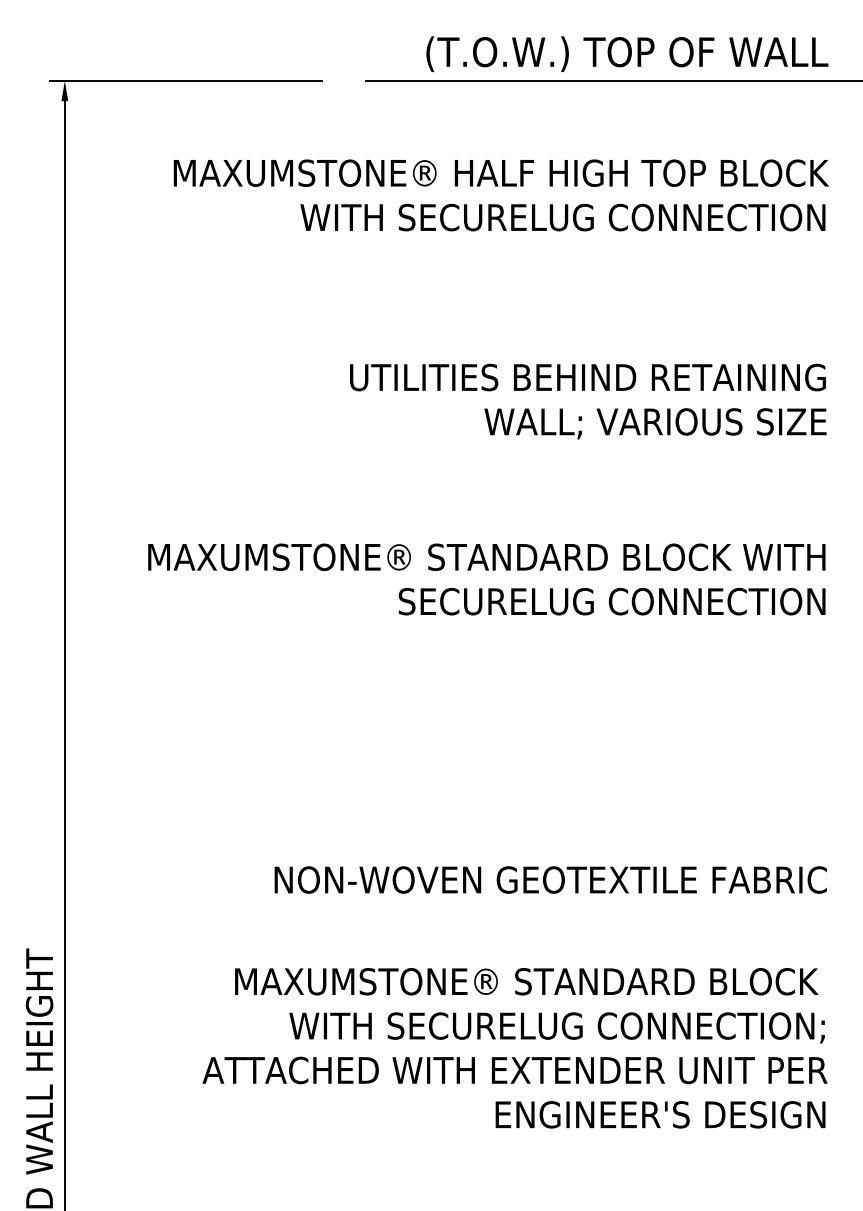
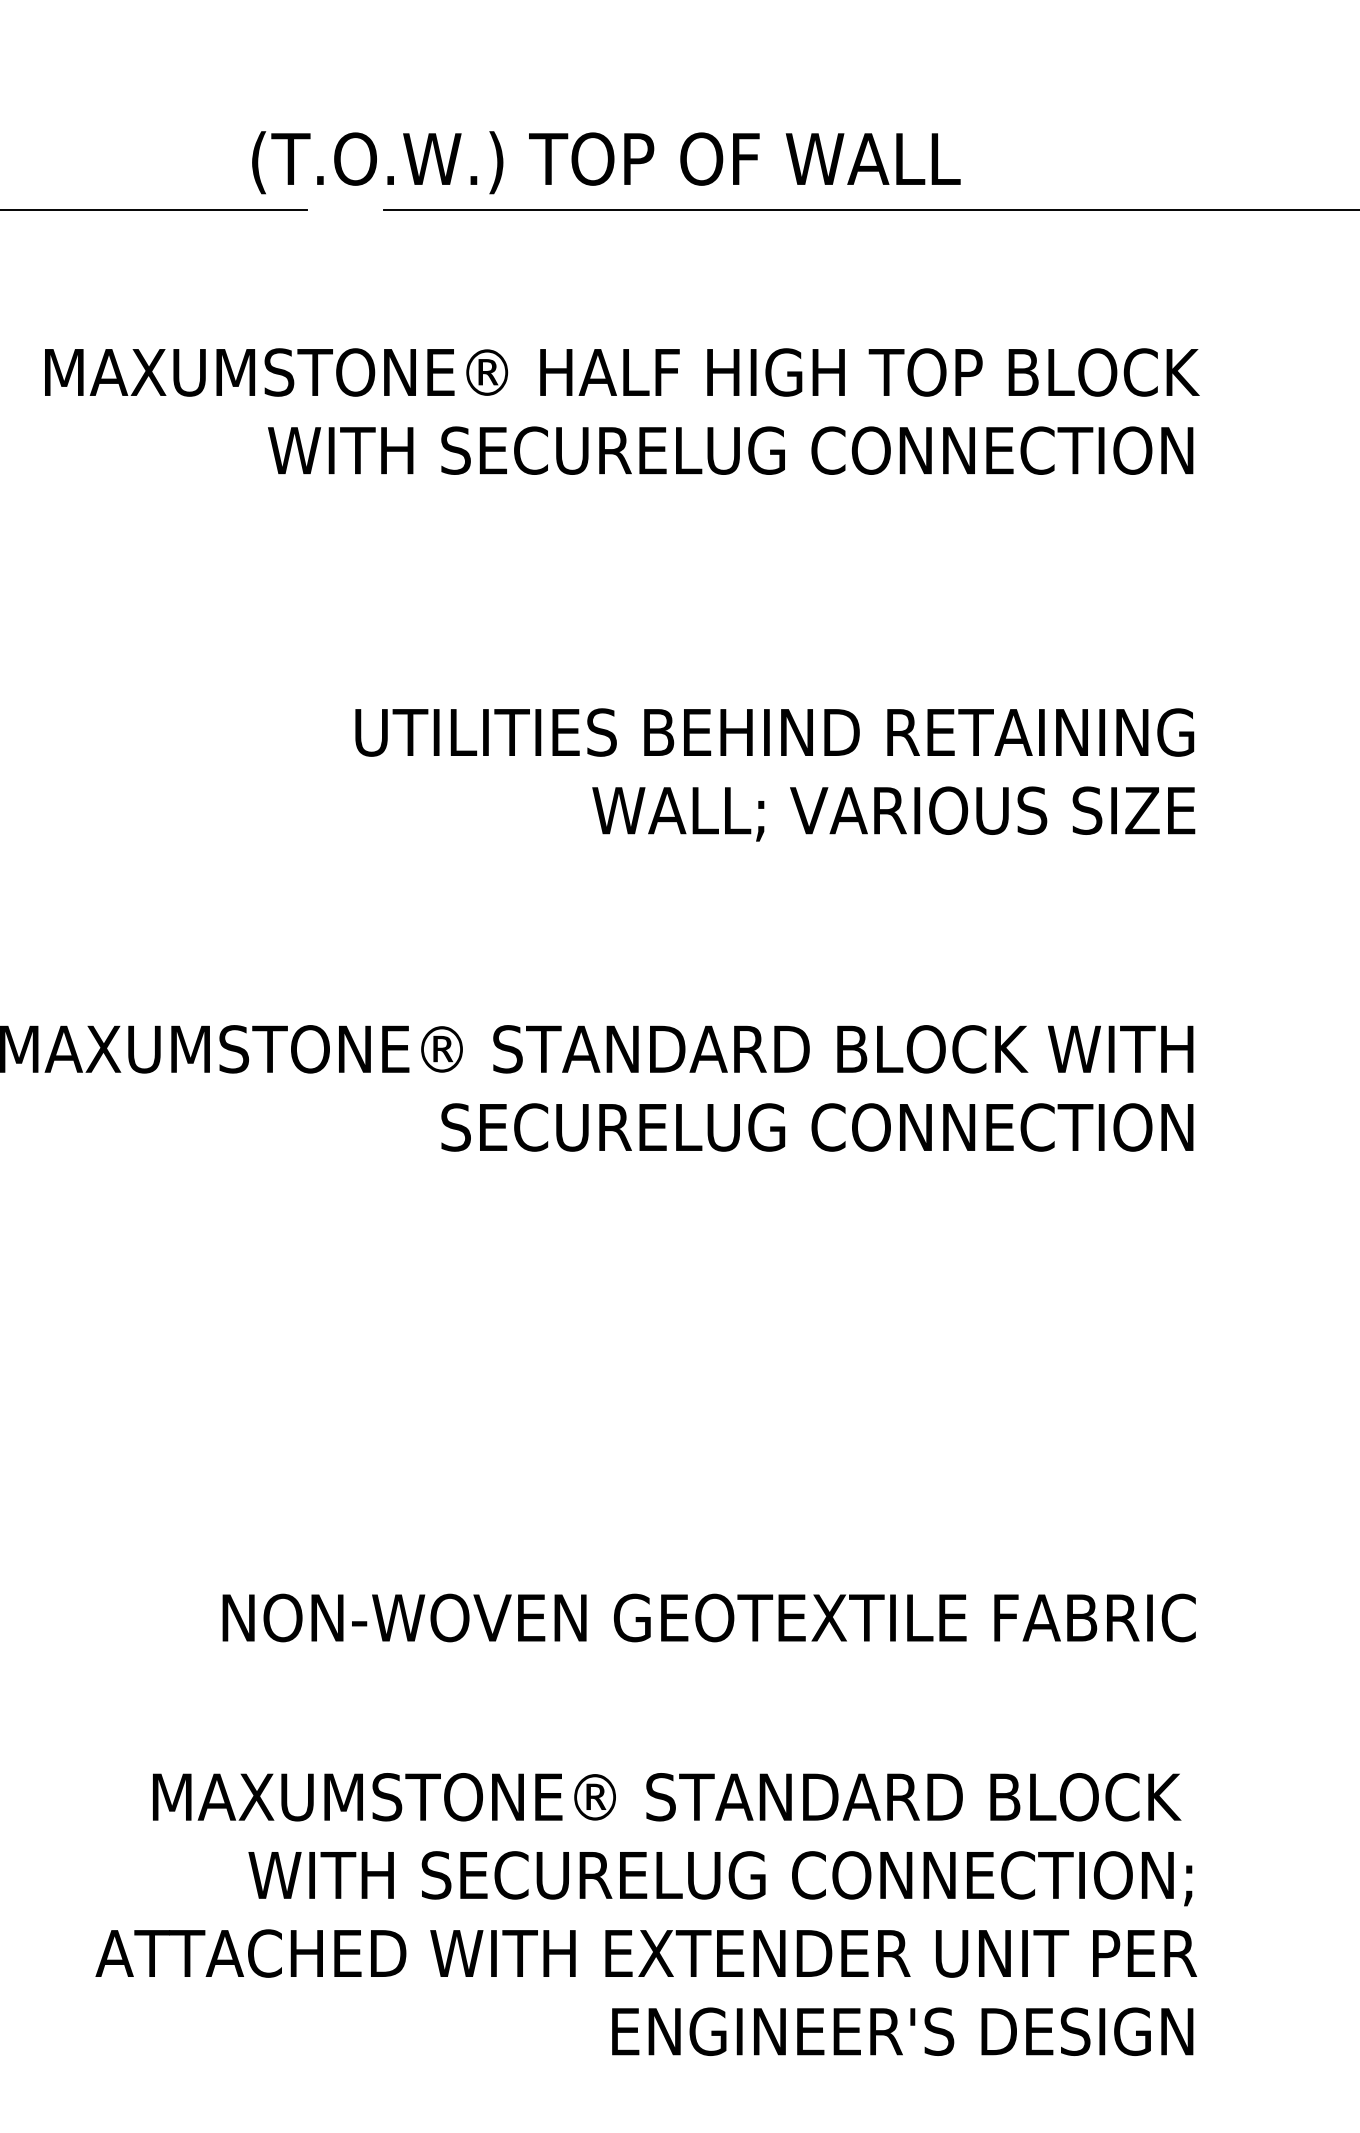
text: (627, 53) -> (606, 161), moved

